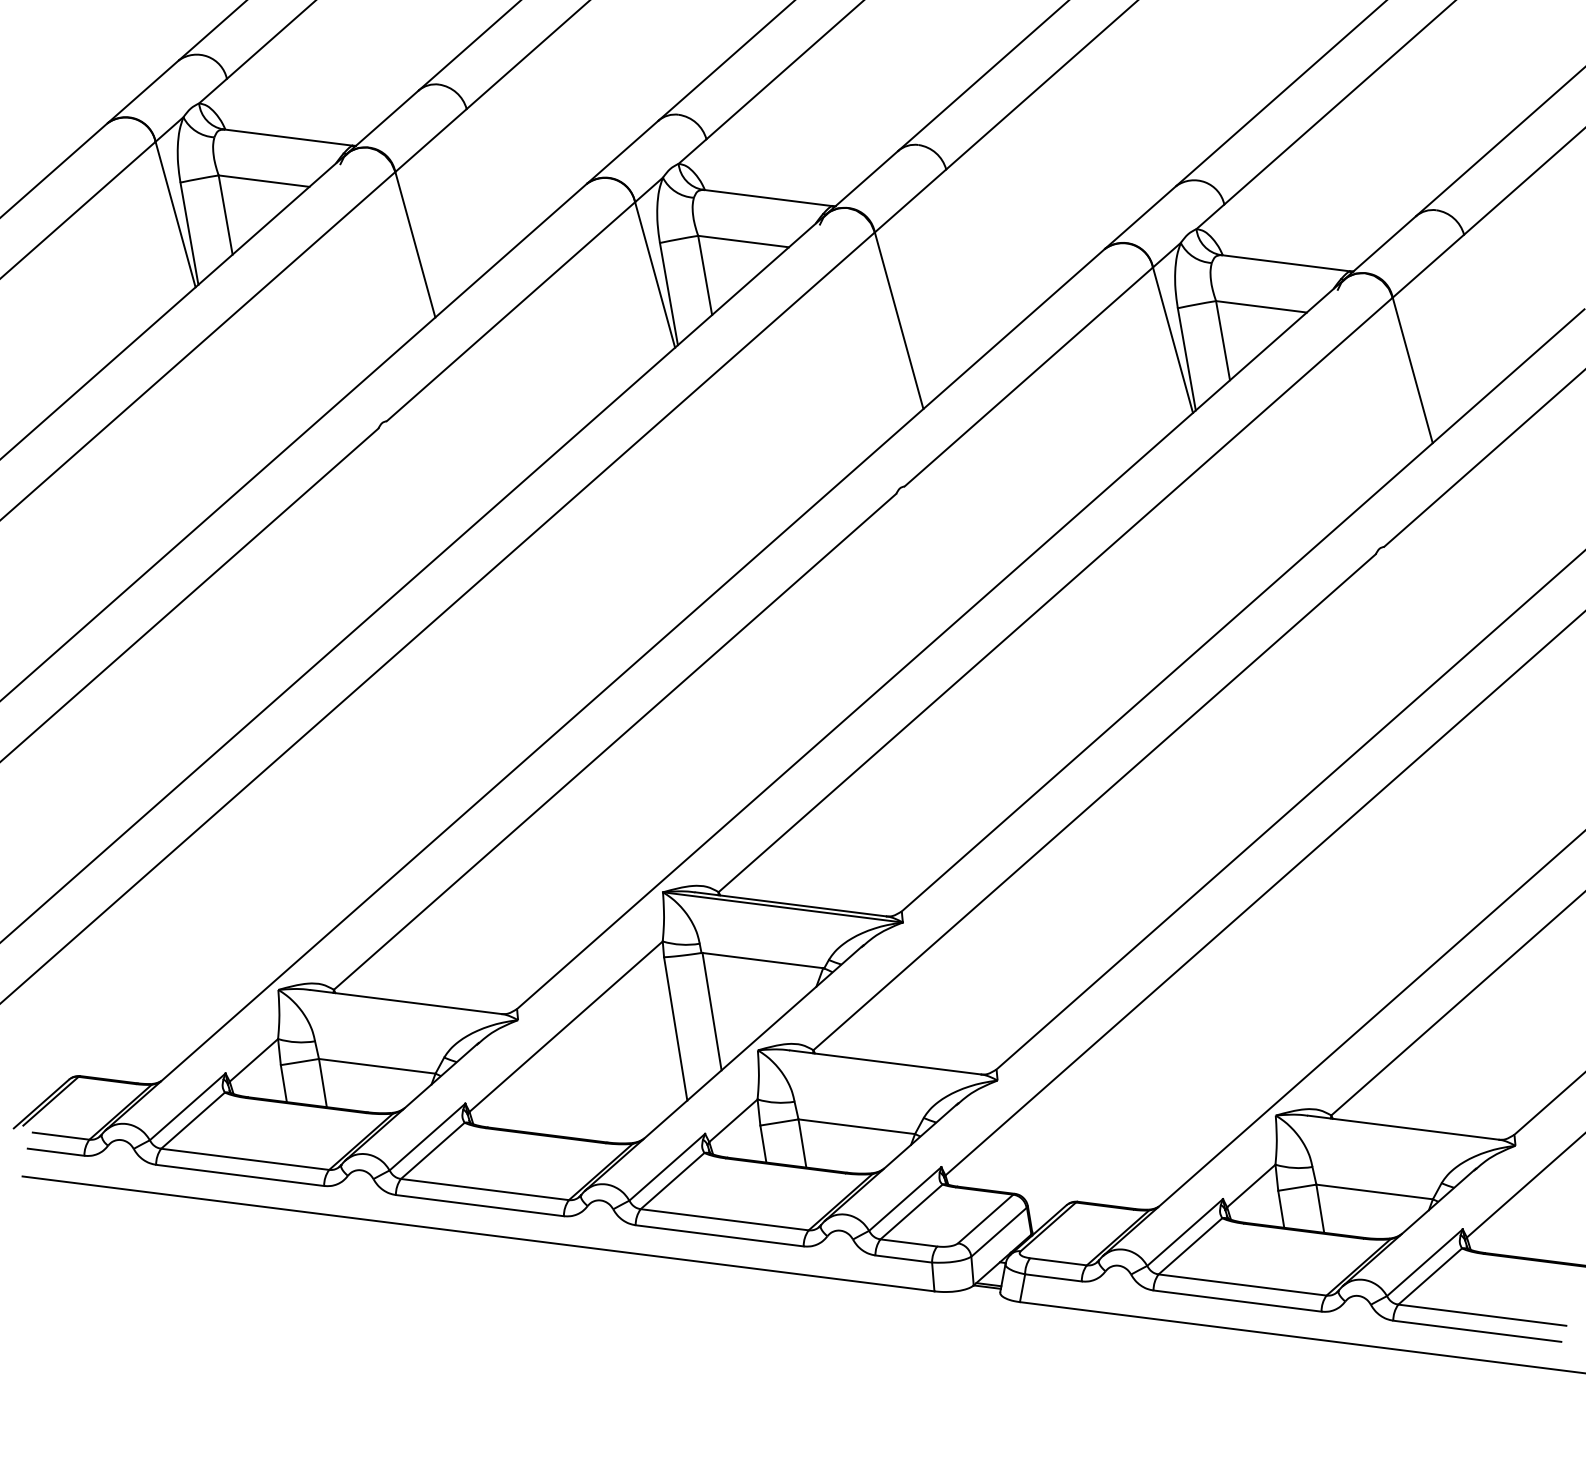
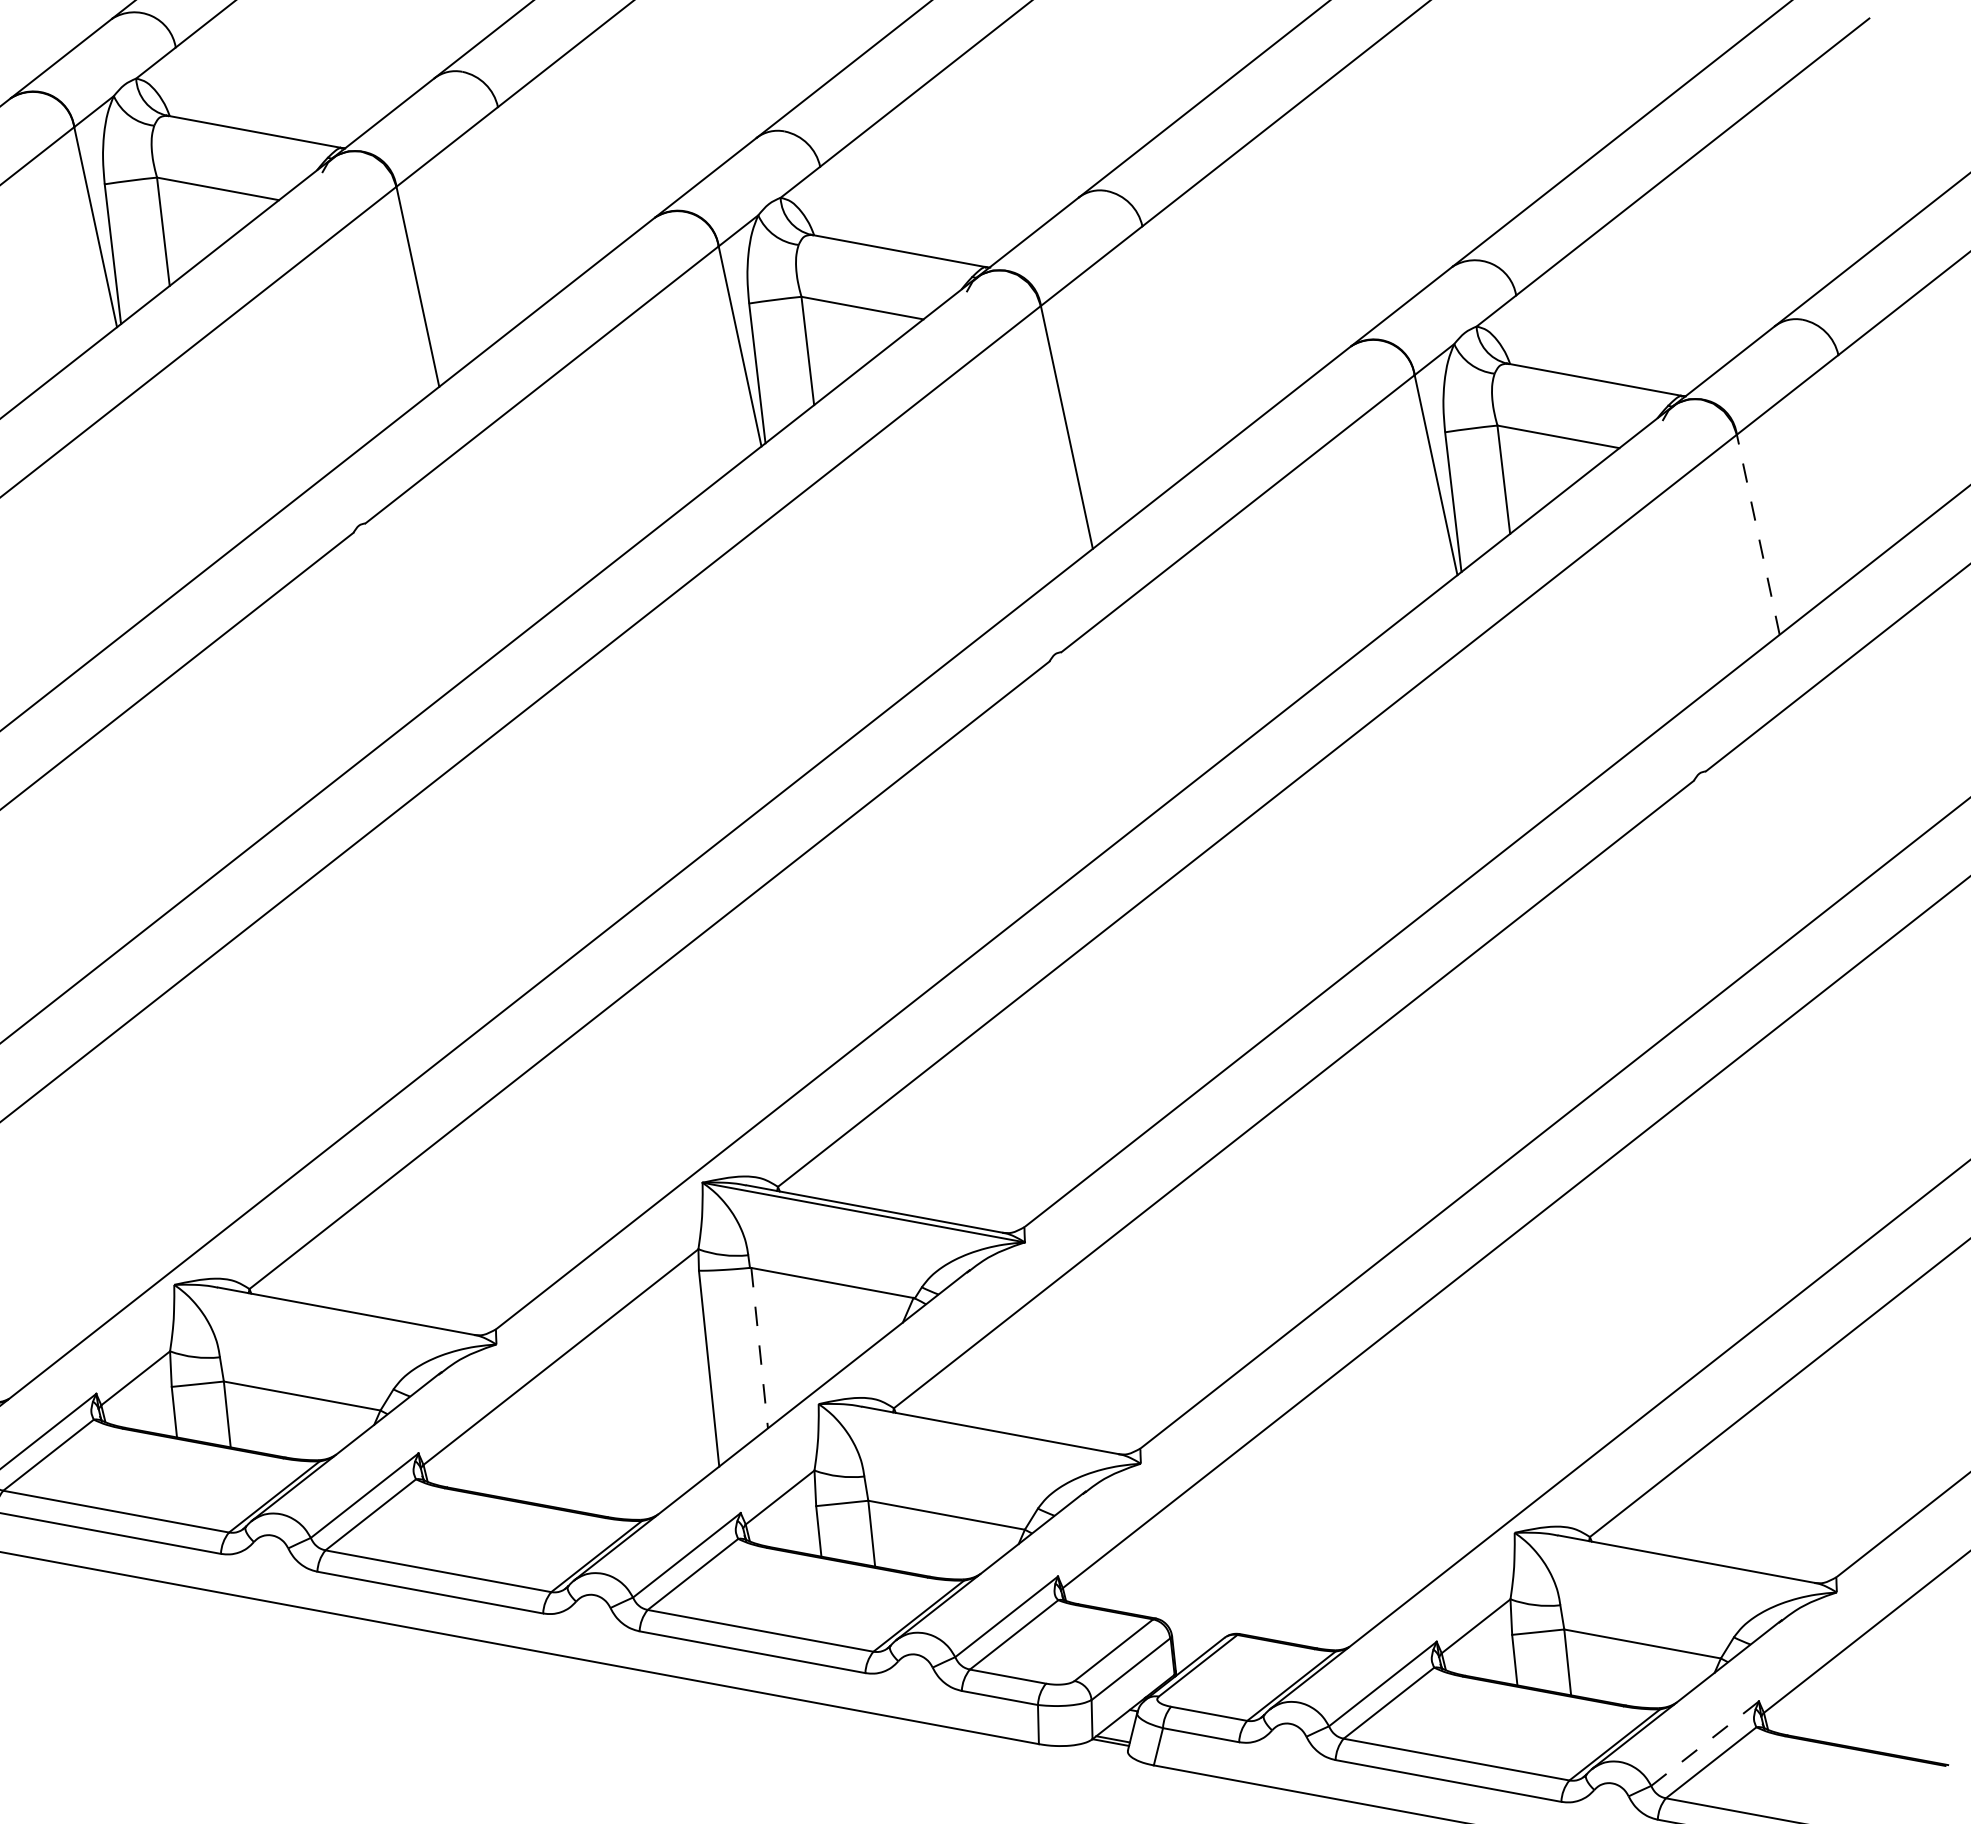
line: (1412, 369) -> (1758, 533), solid -> dashed
line: (712, 1012) -> (760, 1349), solid -> dashed
line: (1425, 1262) -> (1705, 1743), solid -> dashed

